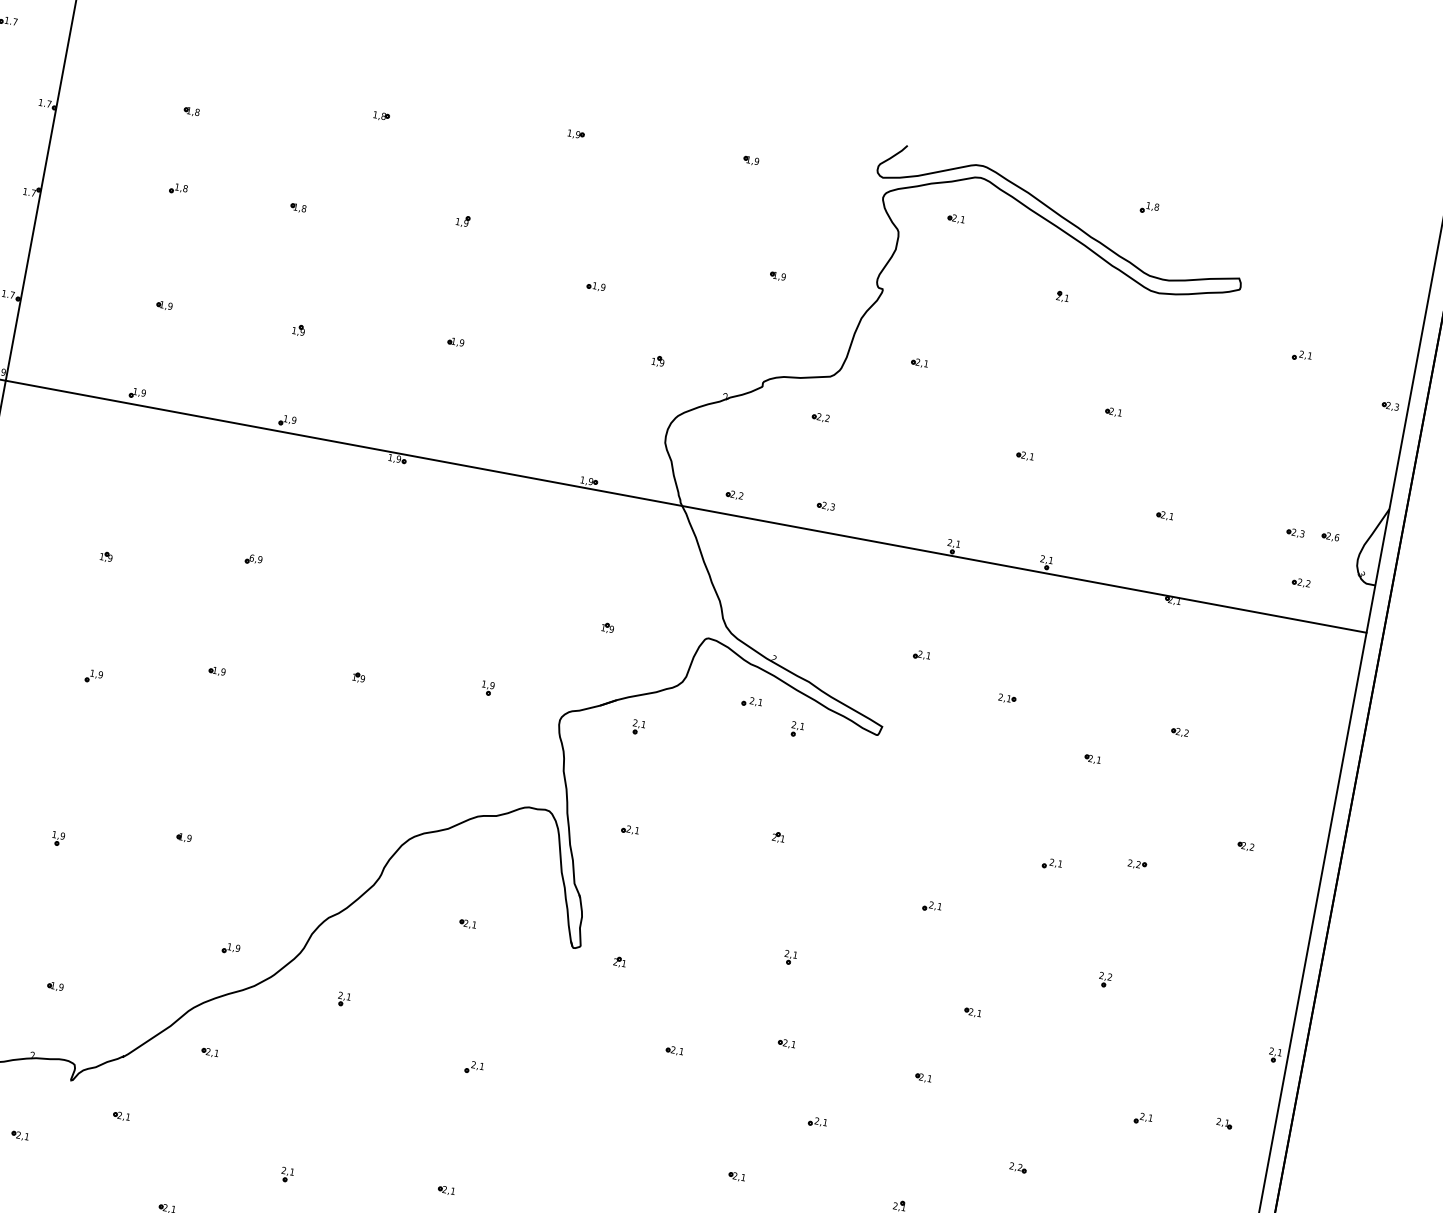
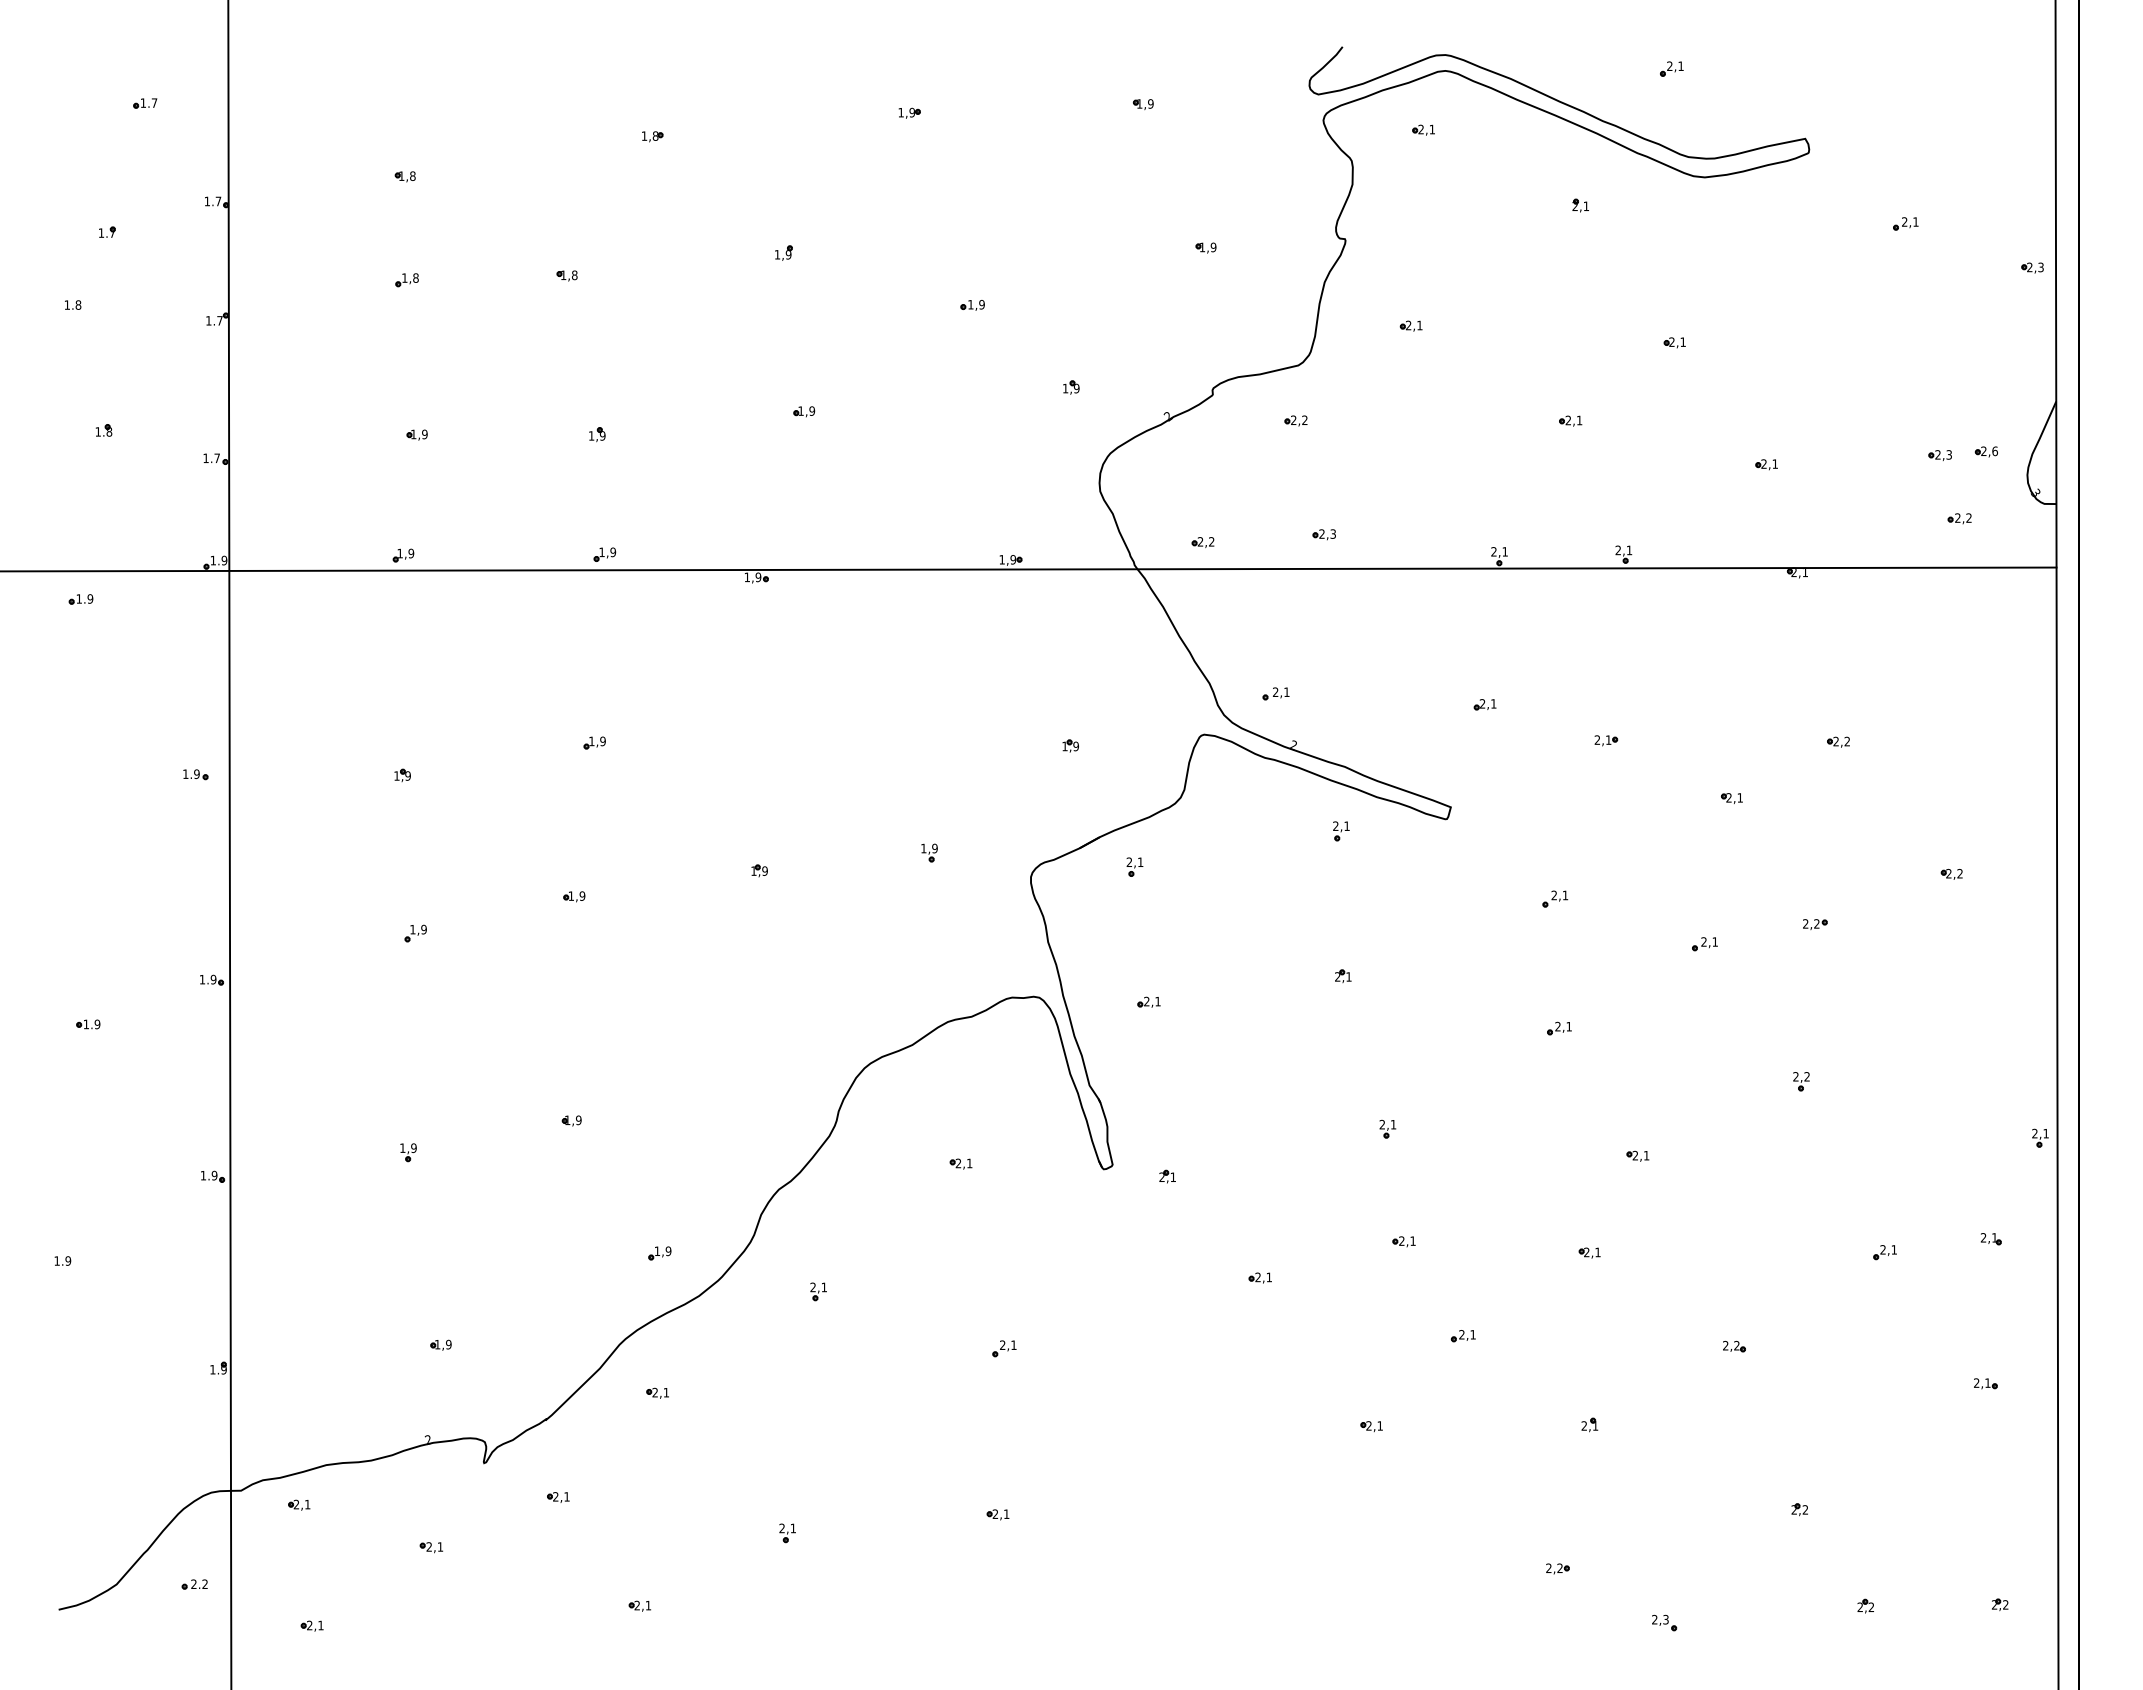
text: (1152, 206) -> (1675, 66), 1,8 -> 2,1
text: (251, 558) -> (591, 741), 6,9 -> 1,9
part: (751, 701) -> (1275, 693), moved
part: (947, 809) -> (1555, 898), added

